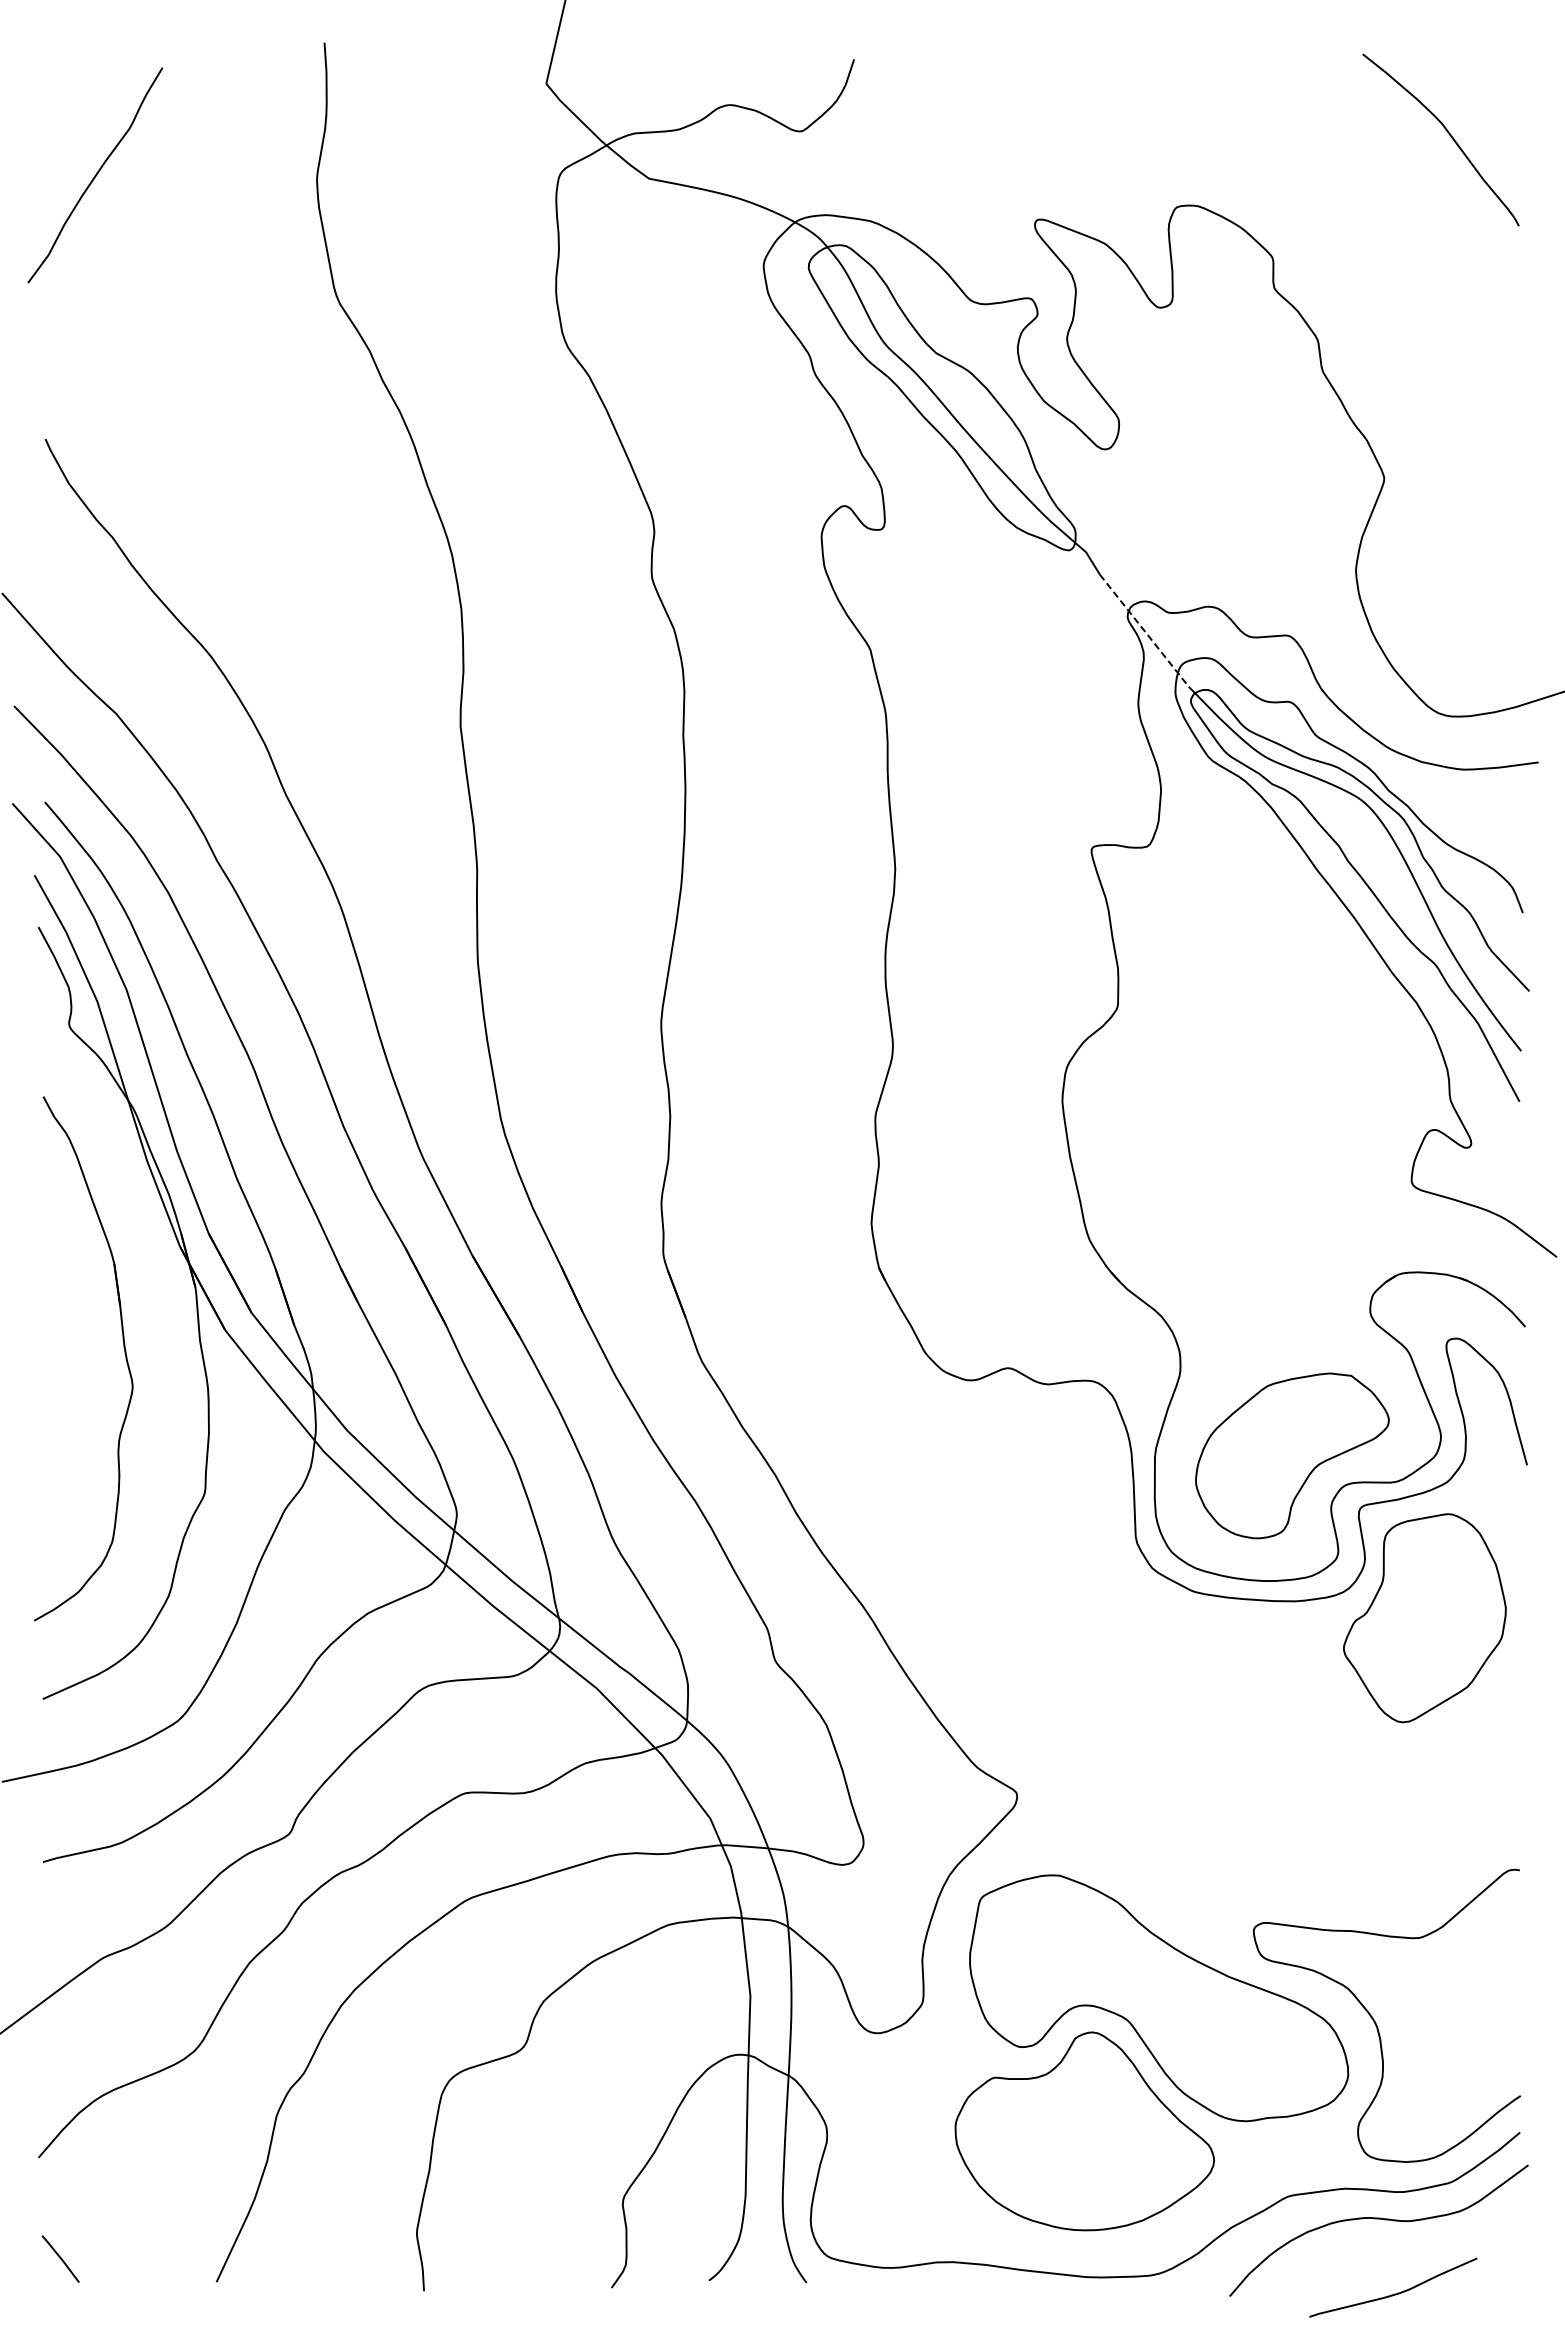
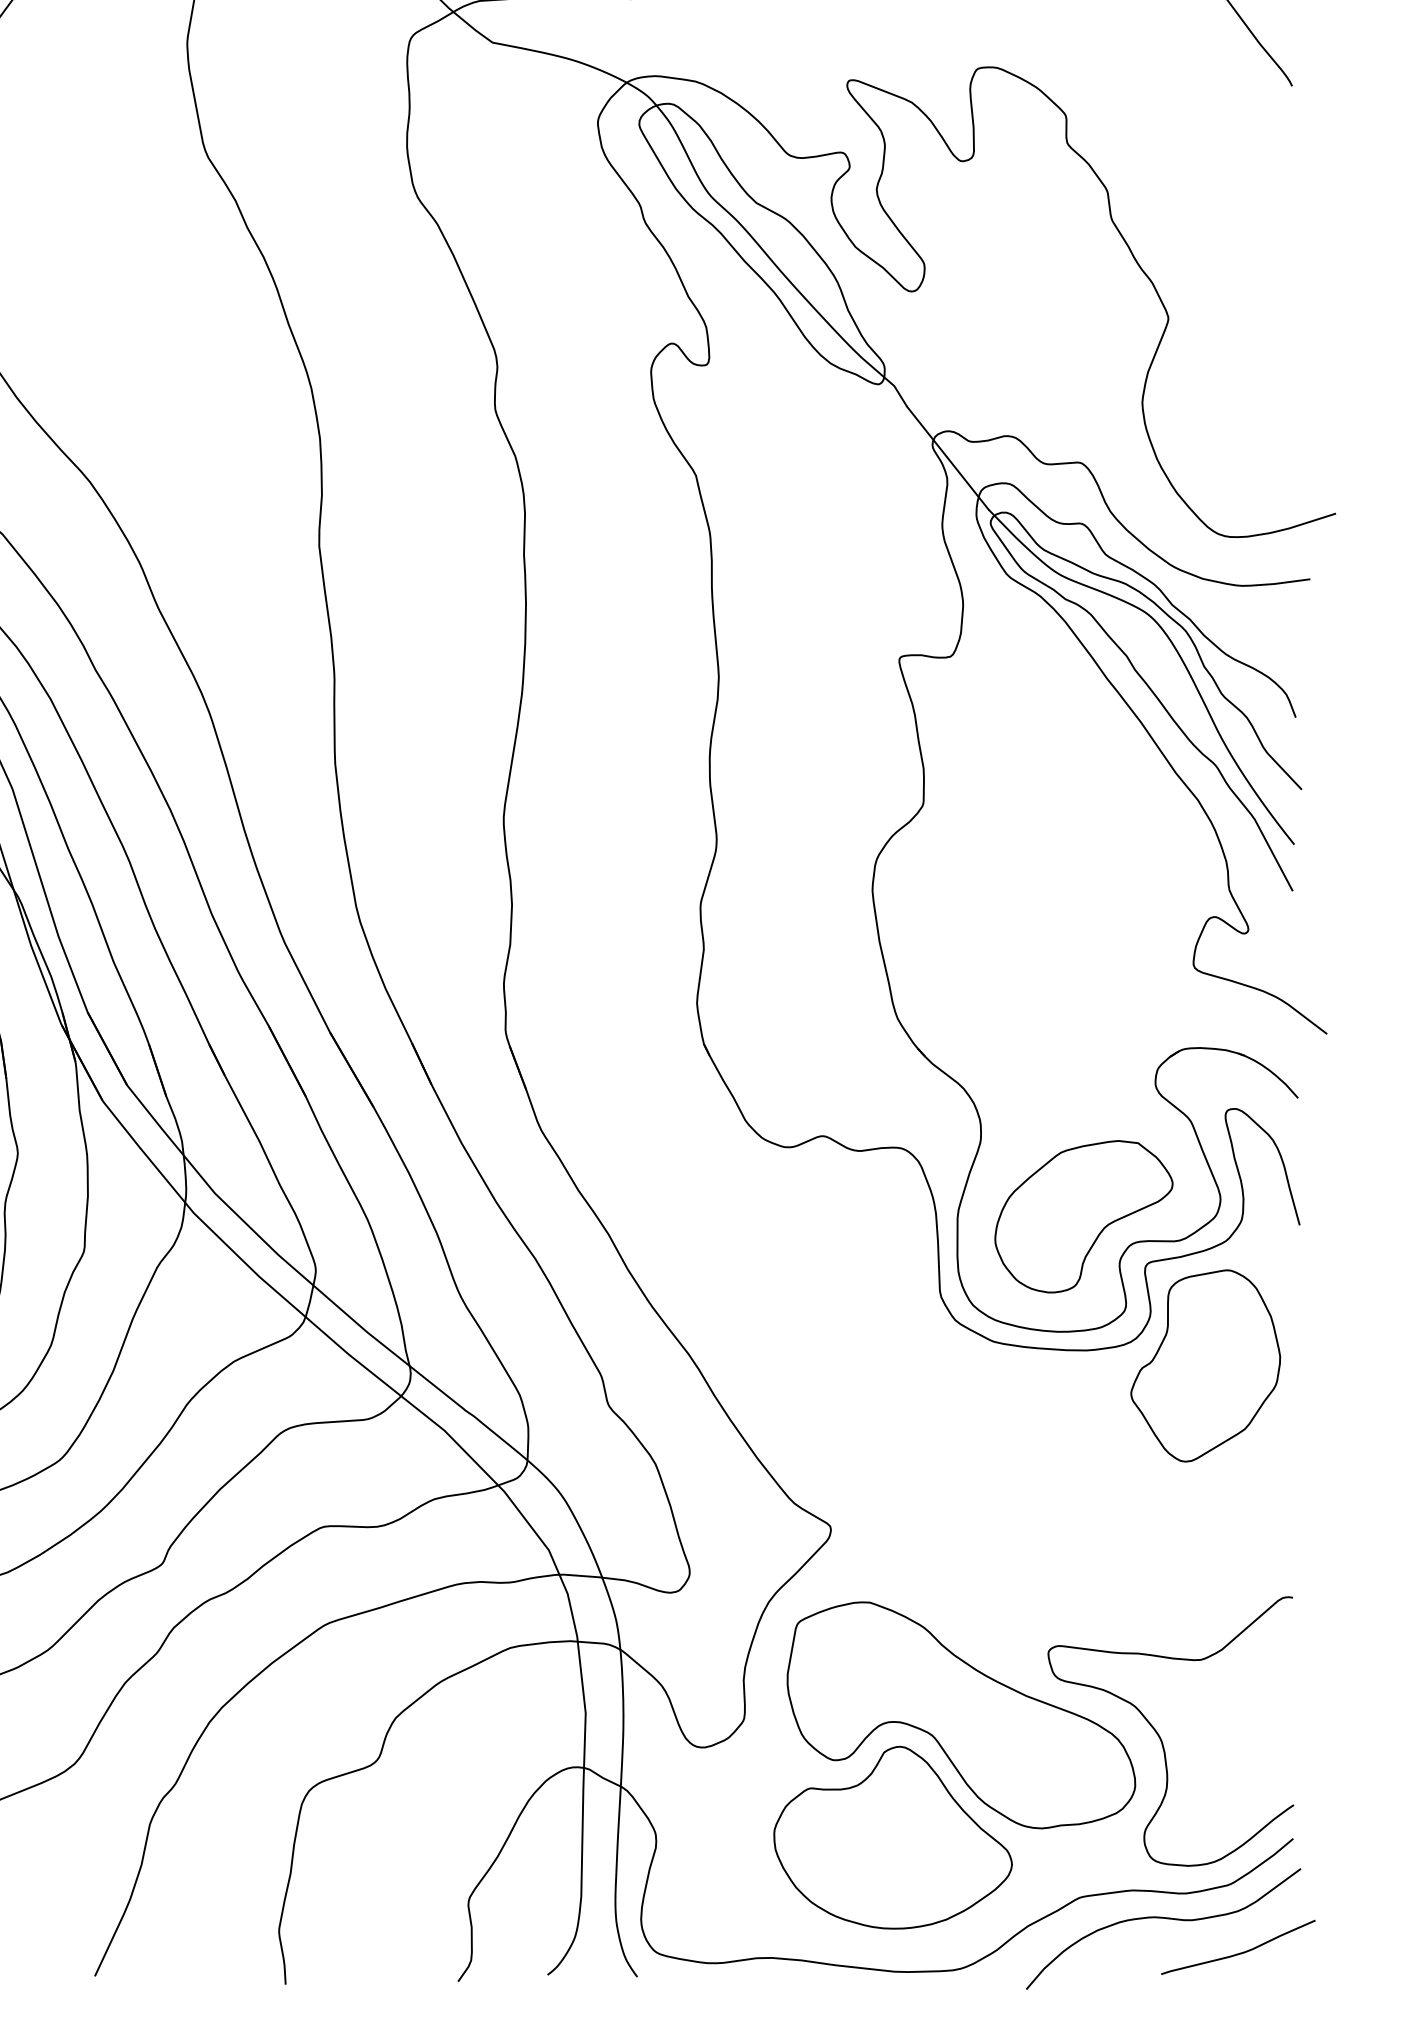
line: (1144, 630) -> (947, 457), dashed -> solid
curve: (1394, 2293) -> (1239, 1952), moved

